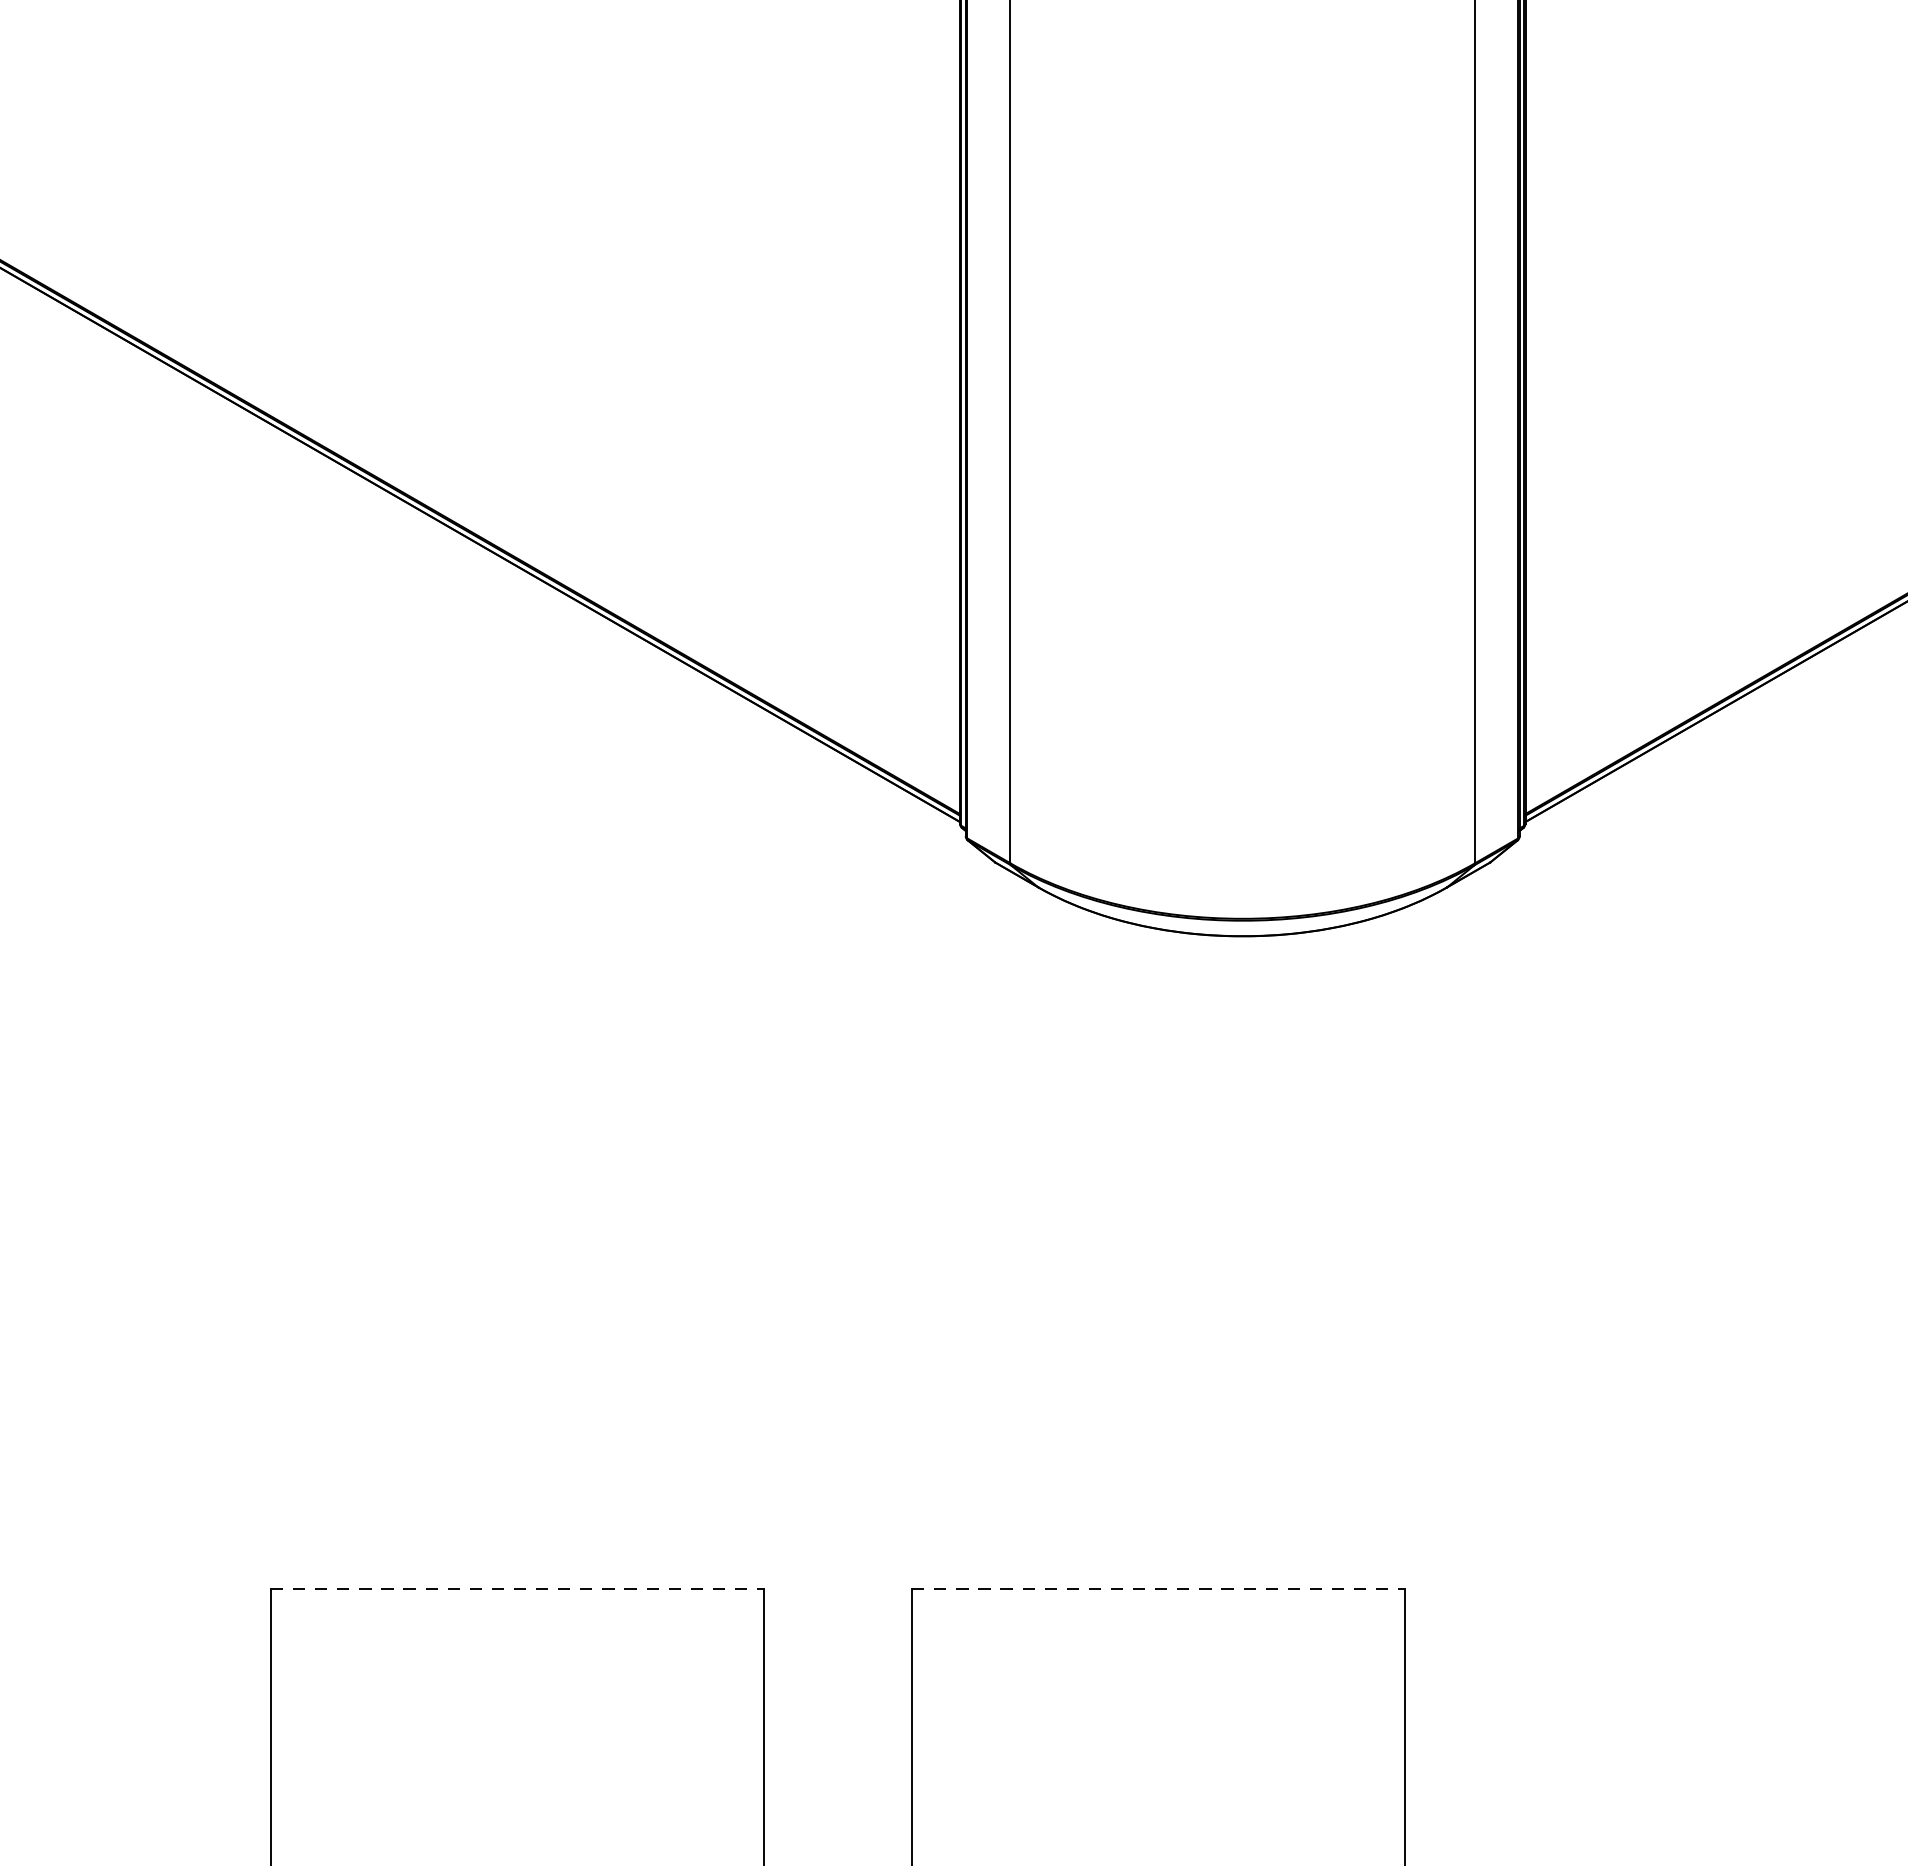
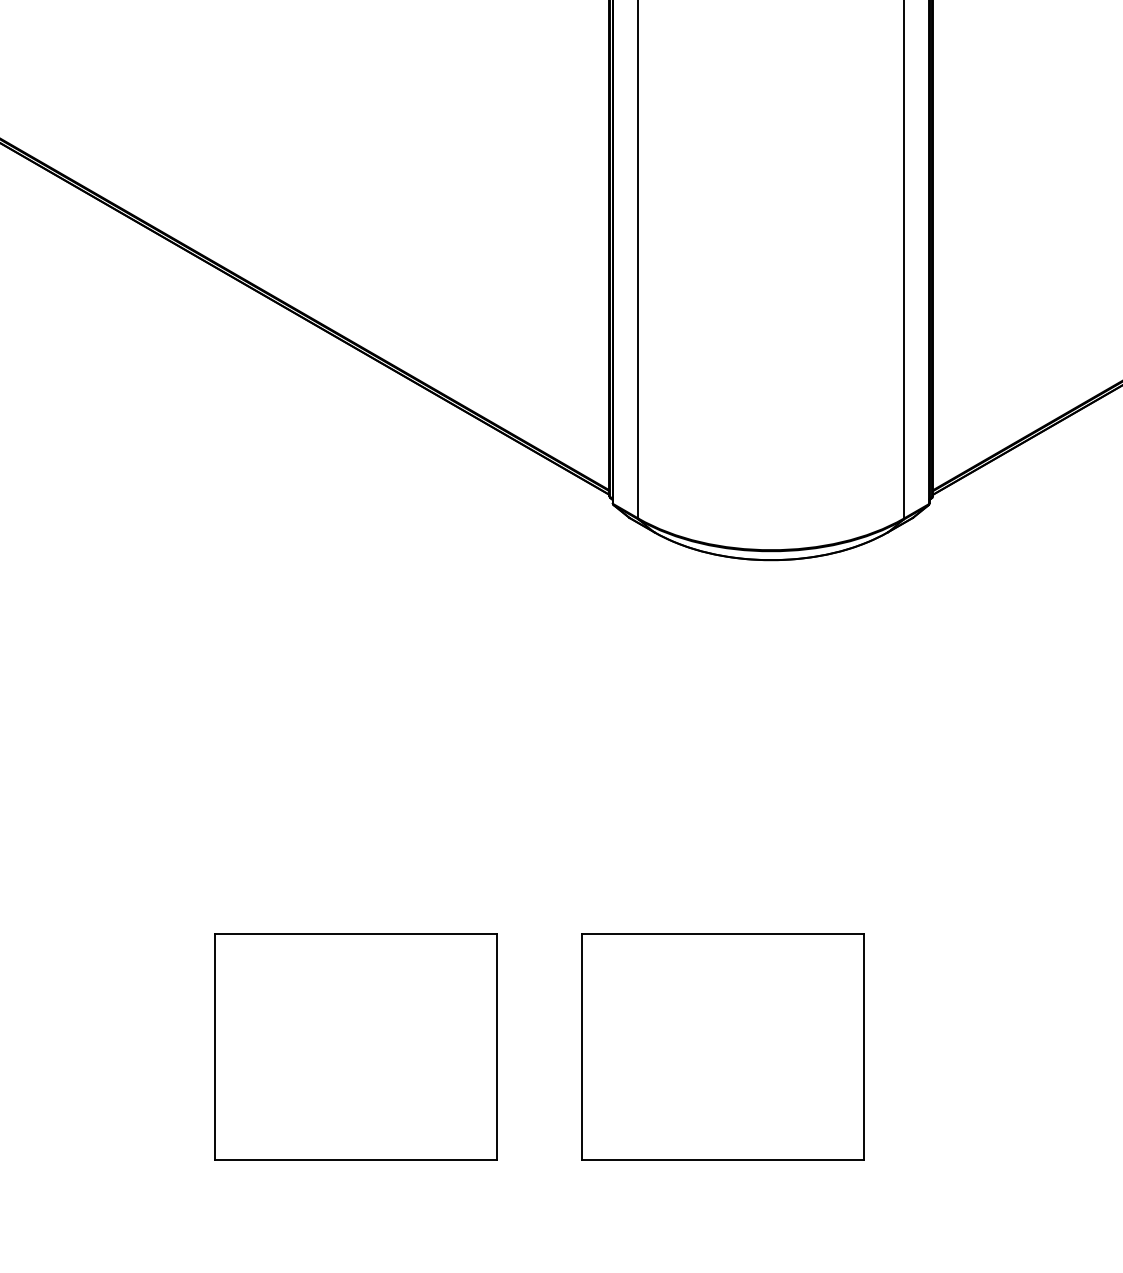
line: (518, 1588) -> (356, 933), dashed -> solid
line: (1159, 1588) -> (723, 933), dashed -> solid

